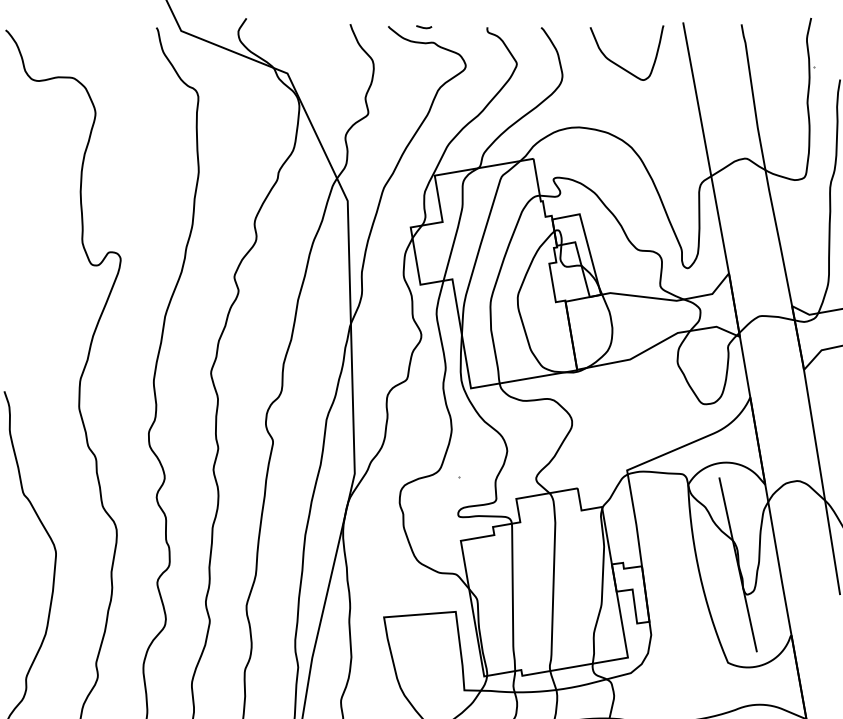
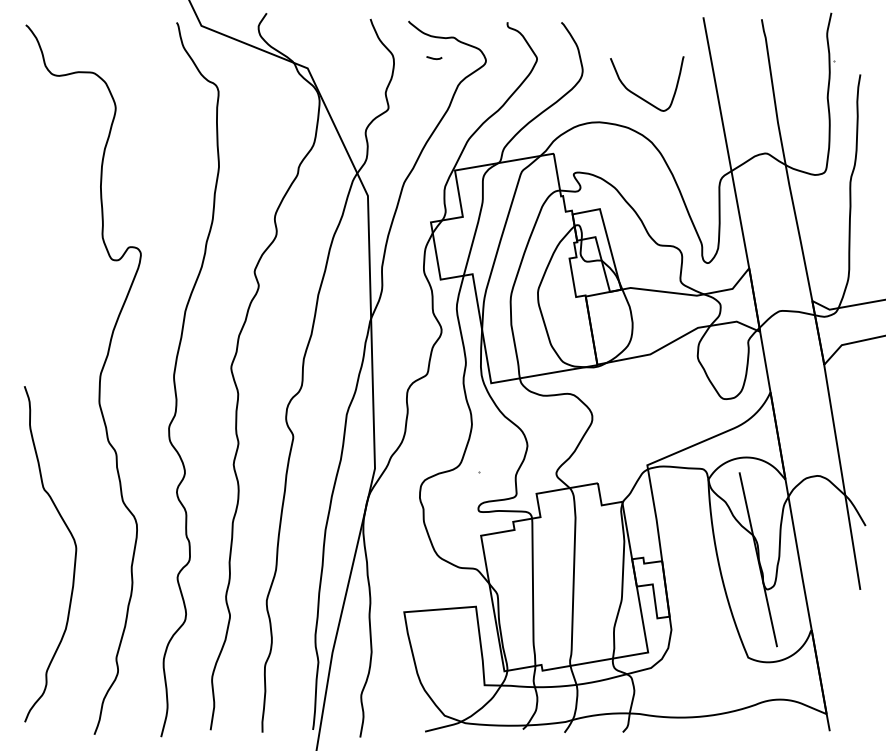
line: (424, 27) -> (434, 58), moved
curve: (620, 65) -> (640, 96), moved

